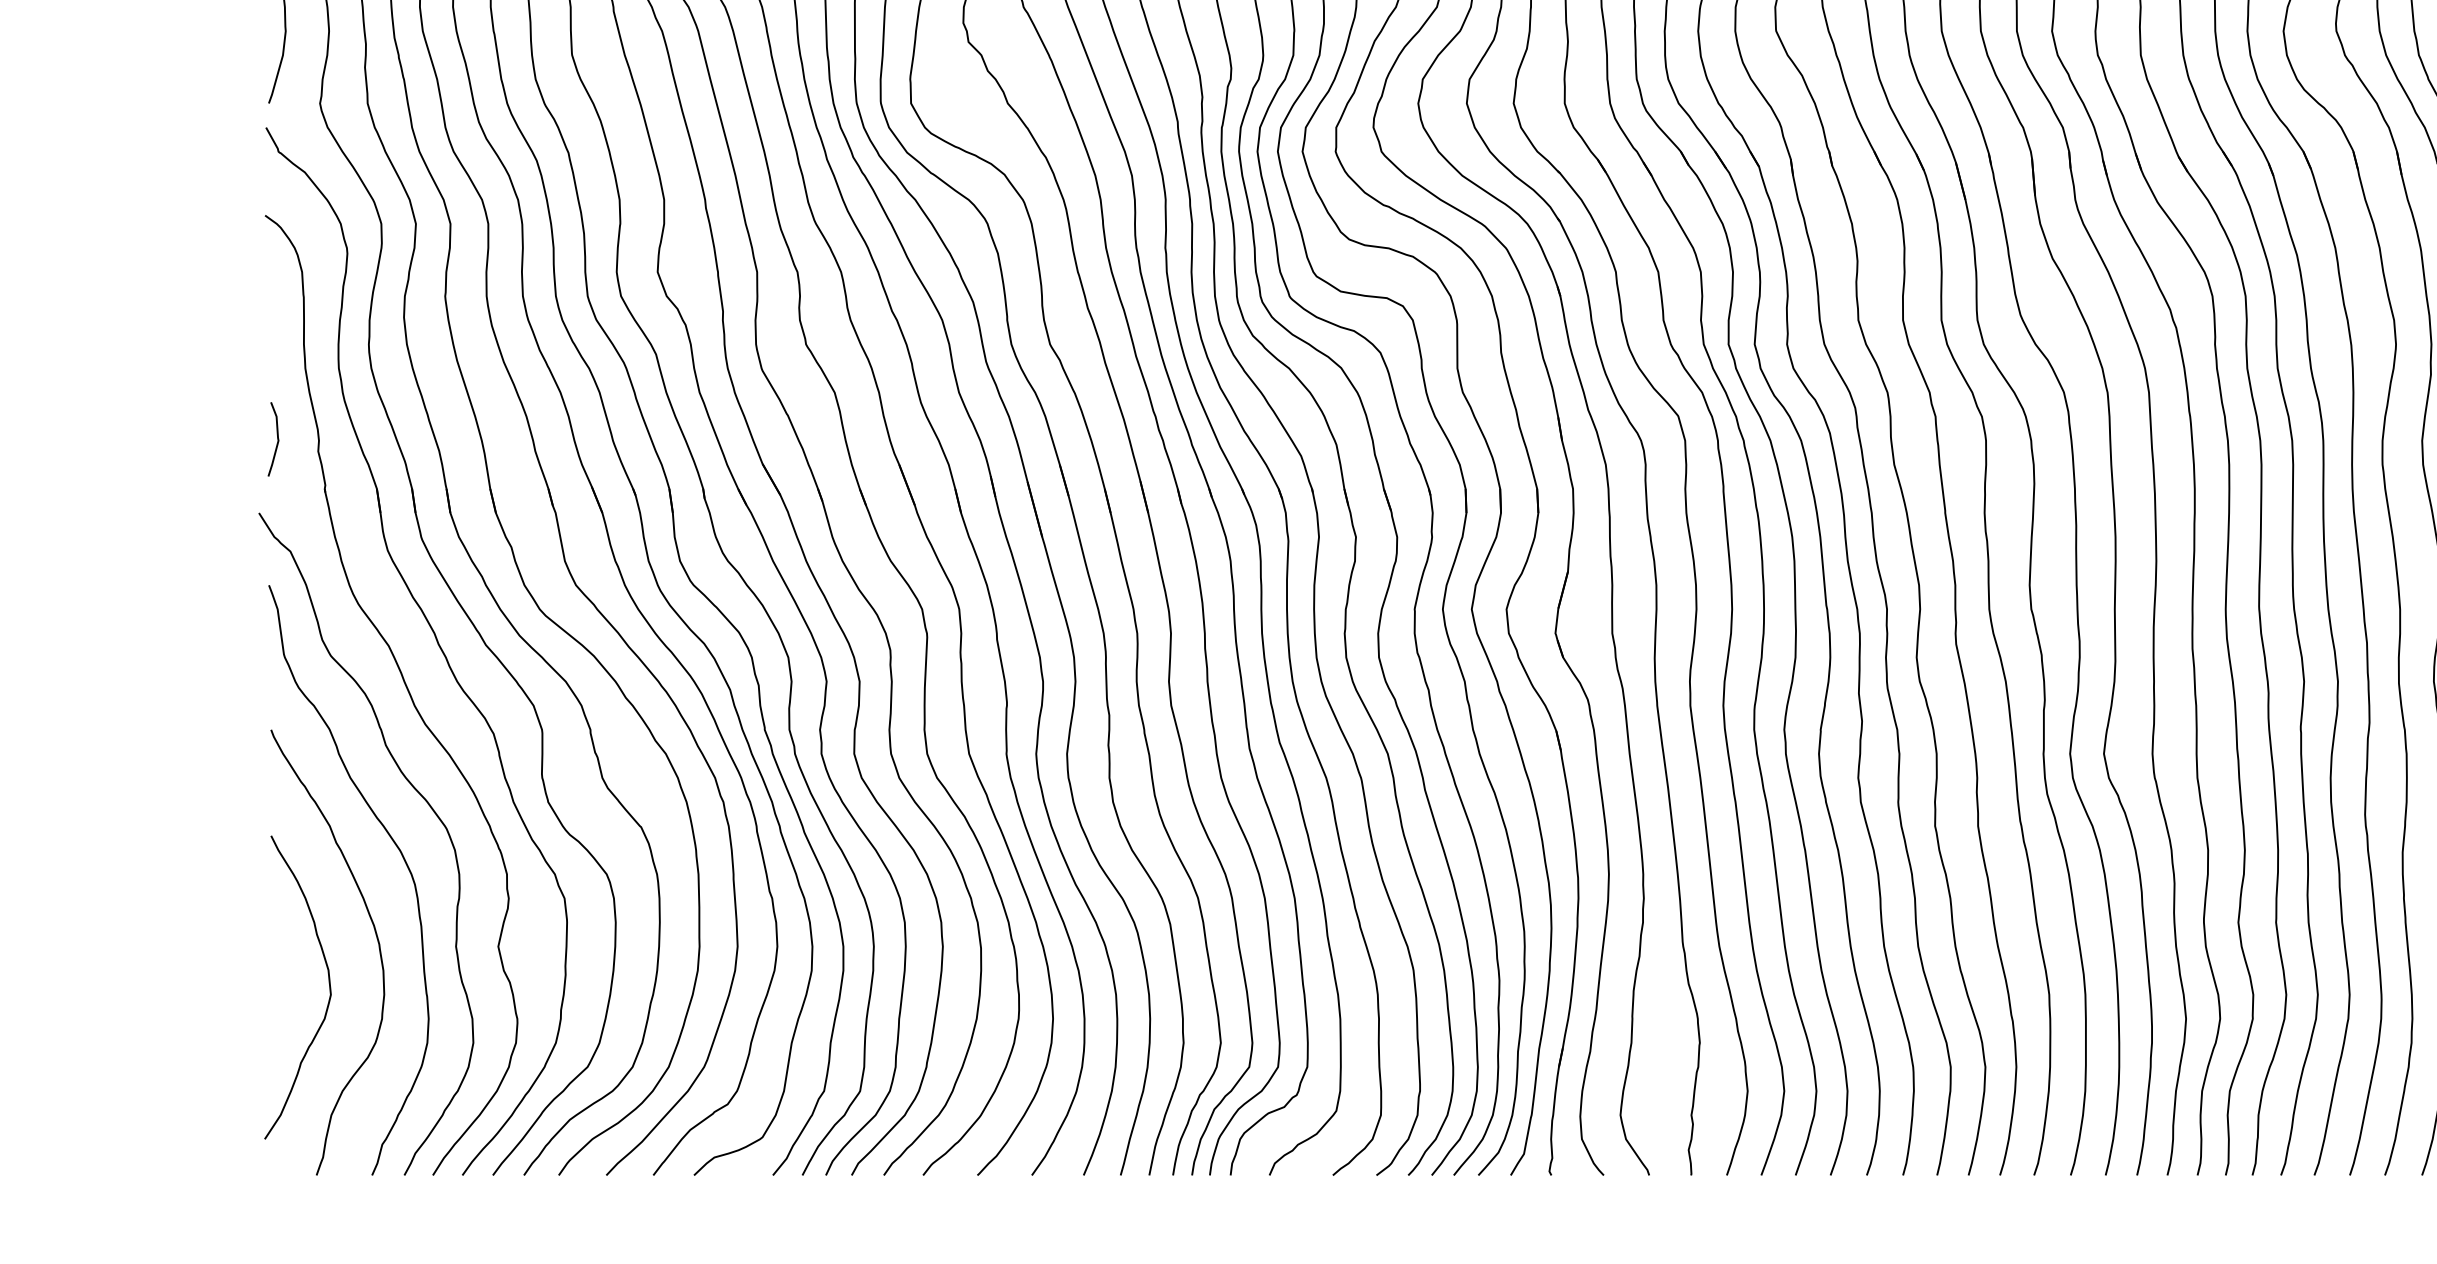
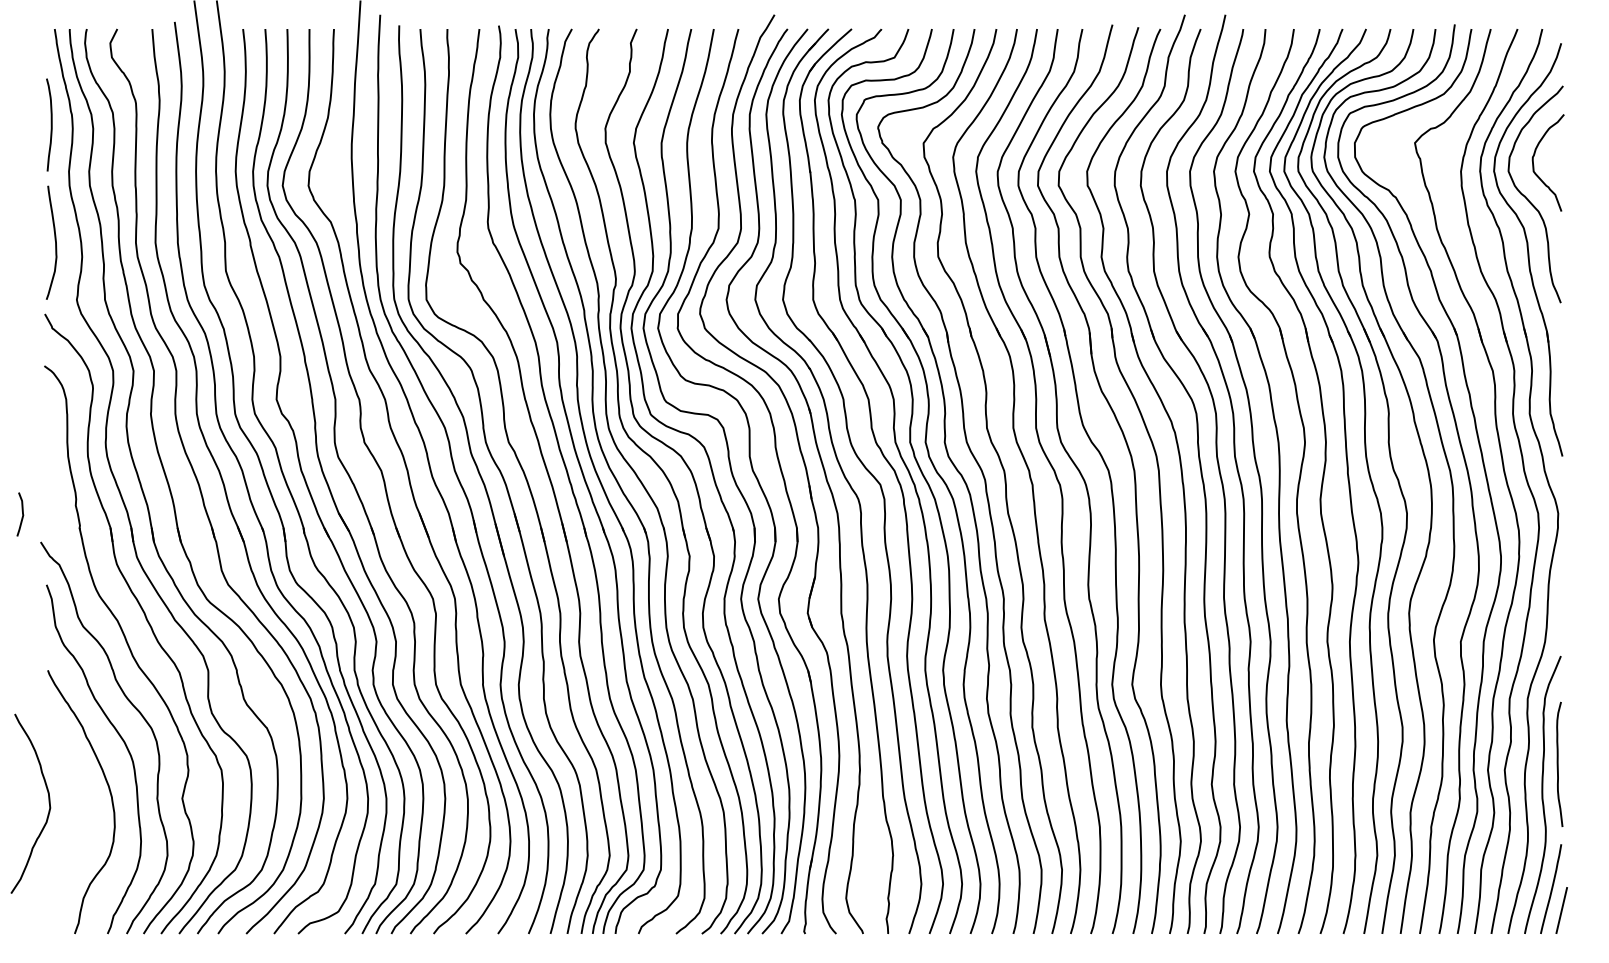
curve: (277, 439) -> (22, 514), moved
curve: (327, 987) -> (48, 803), moved

